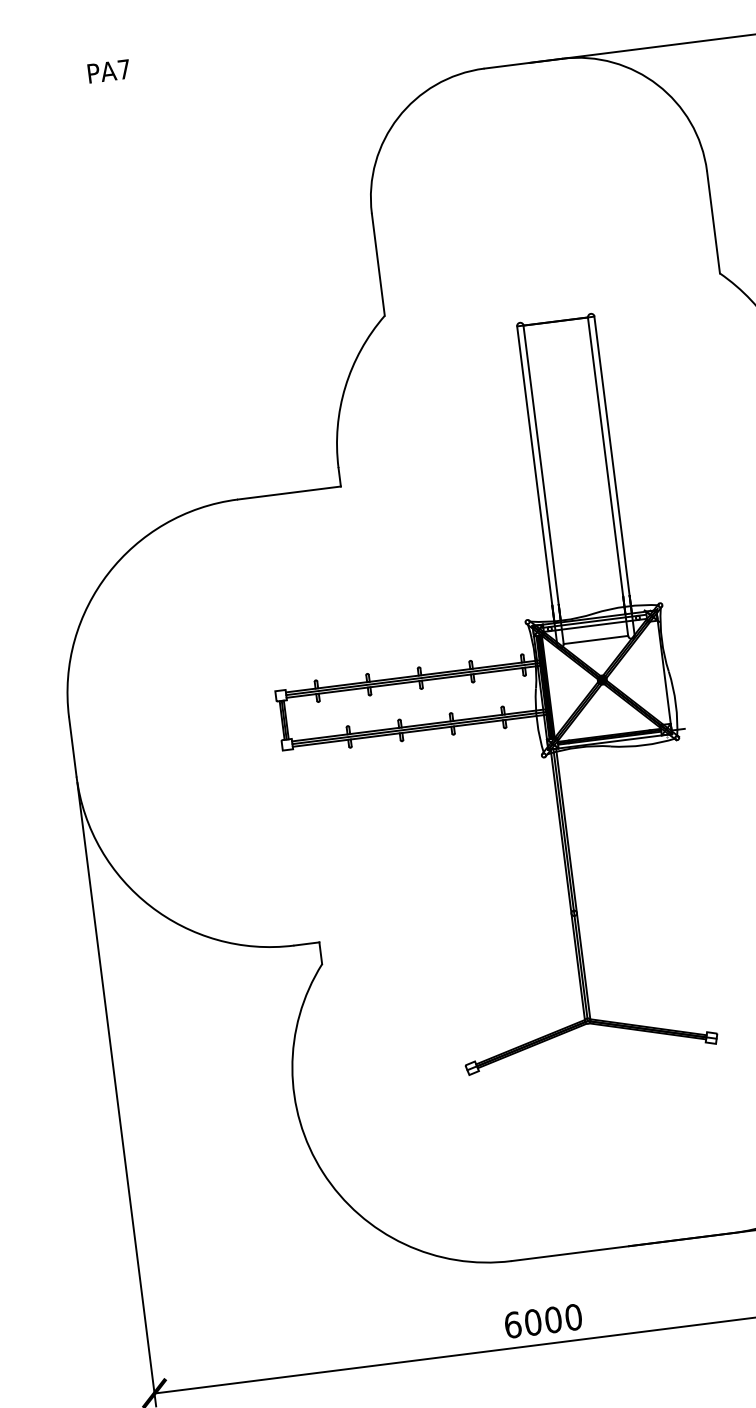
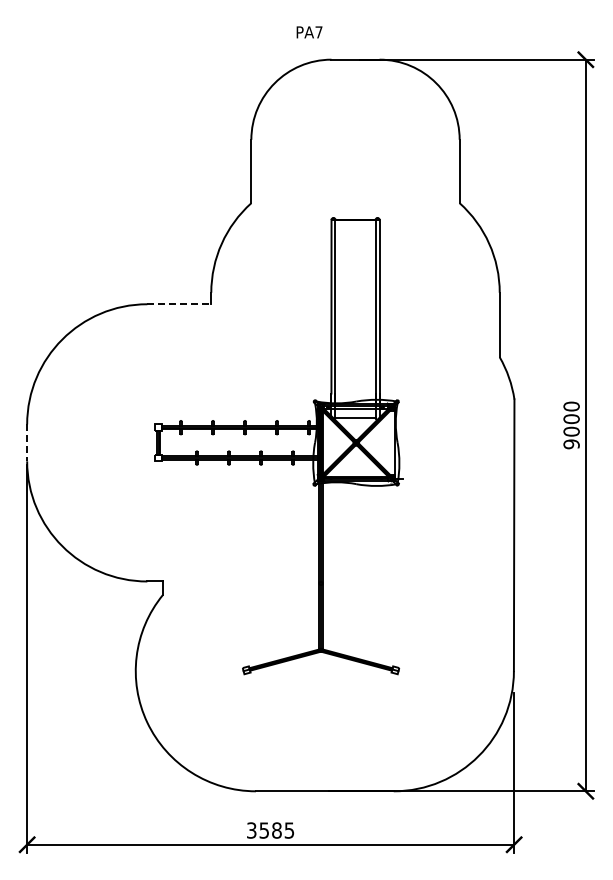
text: (108, 71) -> (309, 32), moved
line: (289, 493) -> (179, 304), solid -> dashed
line: (73, 747) -> (27, 443), solid -> dashed
text: (543, 1321) -> (270, 830), 6000 -> 3585

